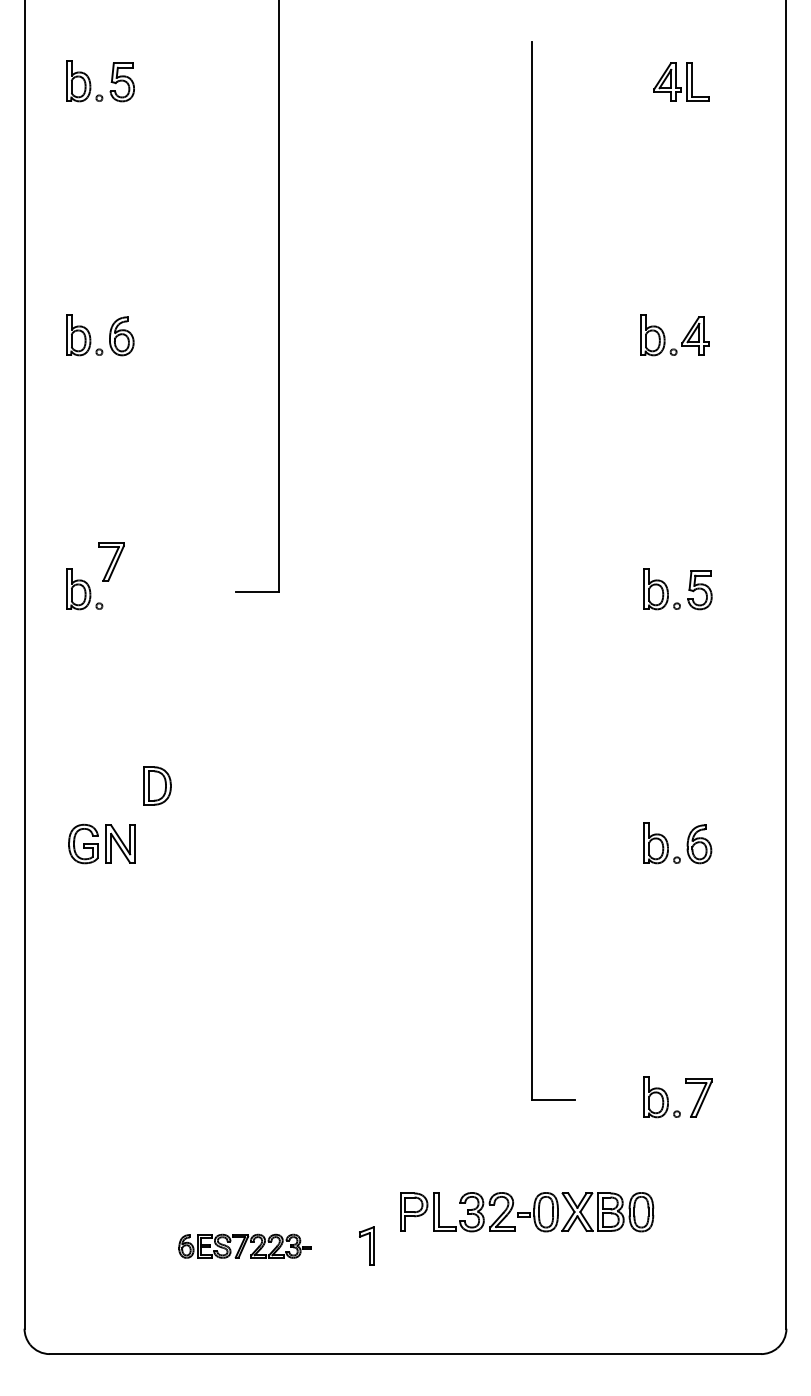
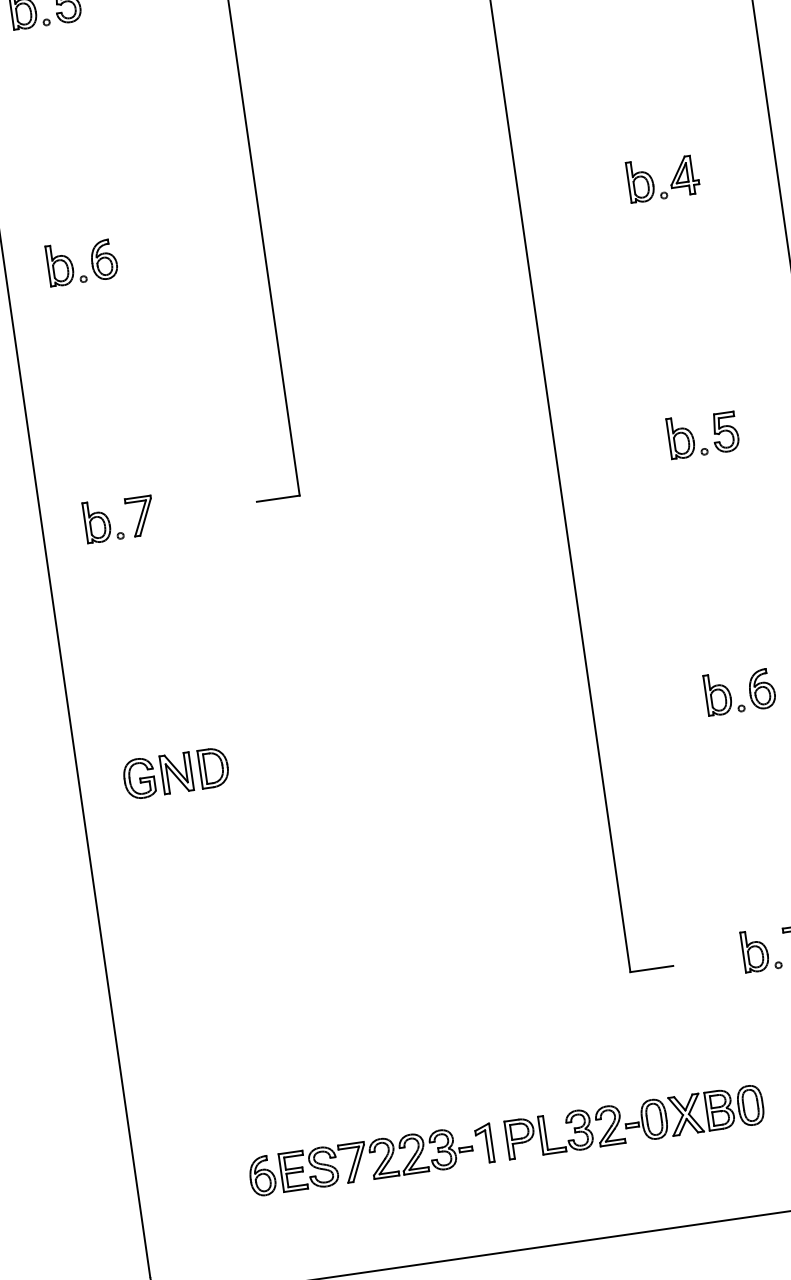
part: (111, 561) -> (140, 515), moved
part: (157, 785) -> (213, 767), moved
part: (527, 1212) -> (635, 1122), moved
part: (244, 1246) -> (360, 1162), size x1.67

